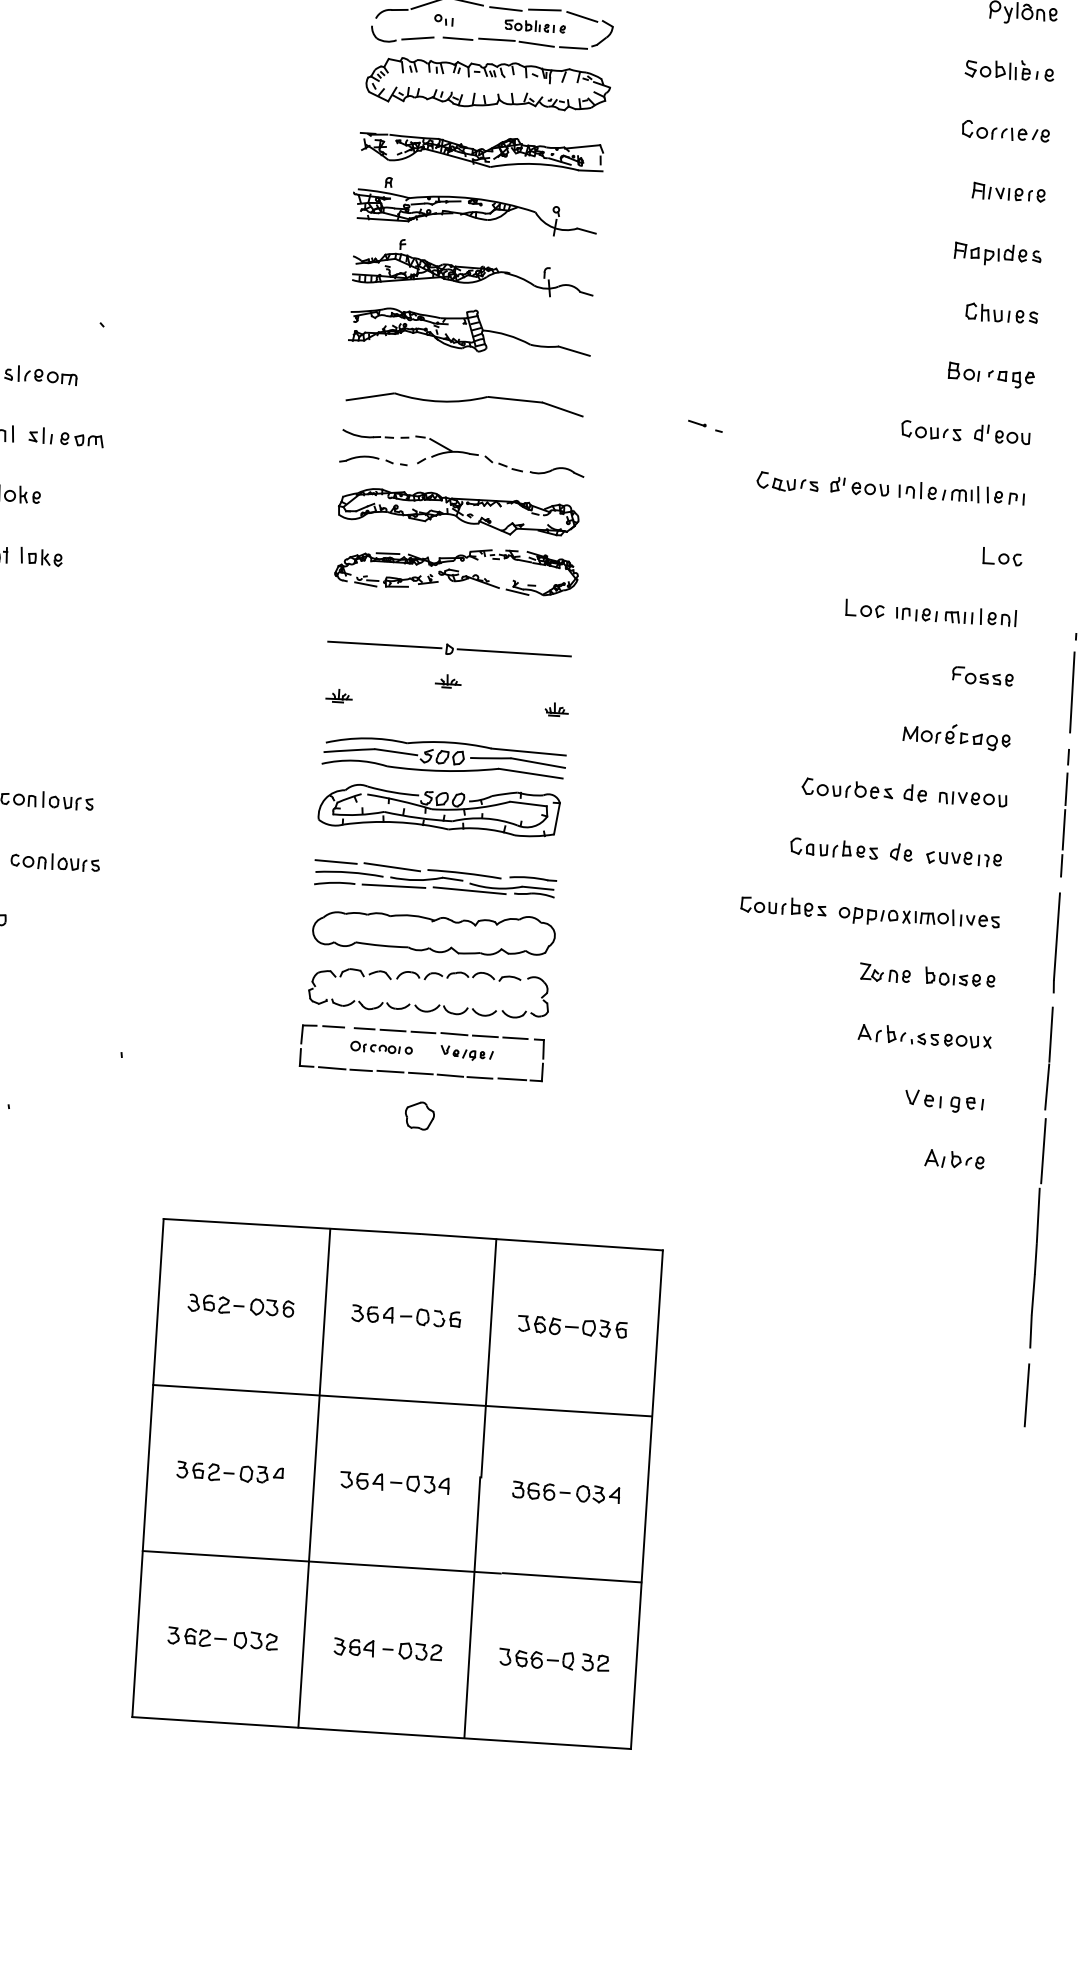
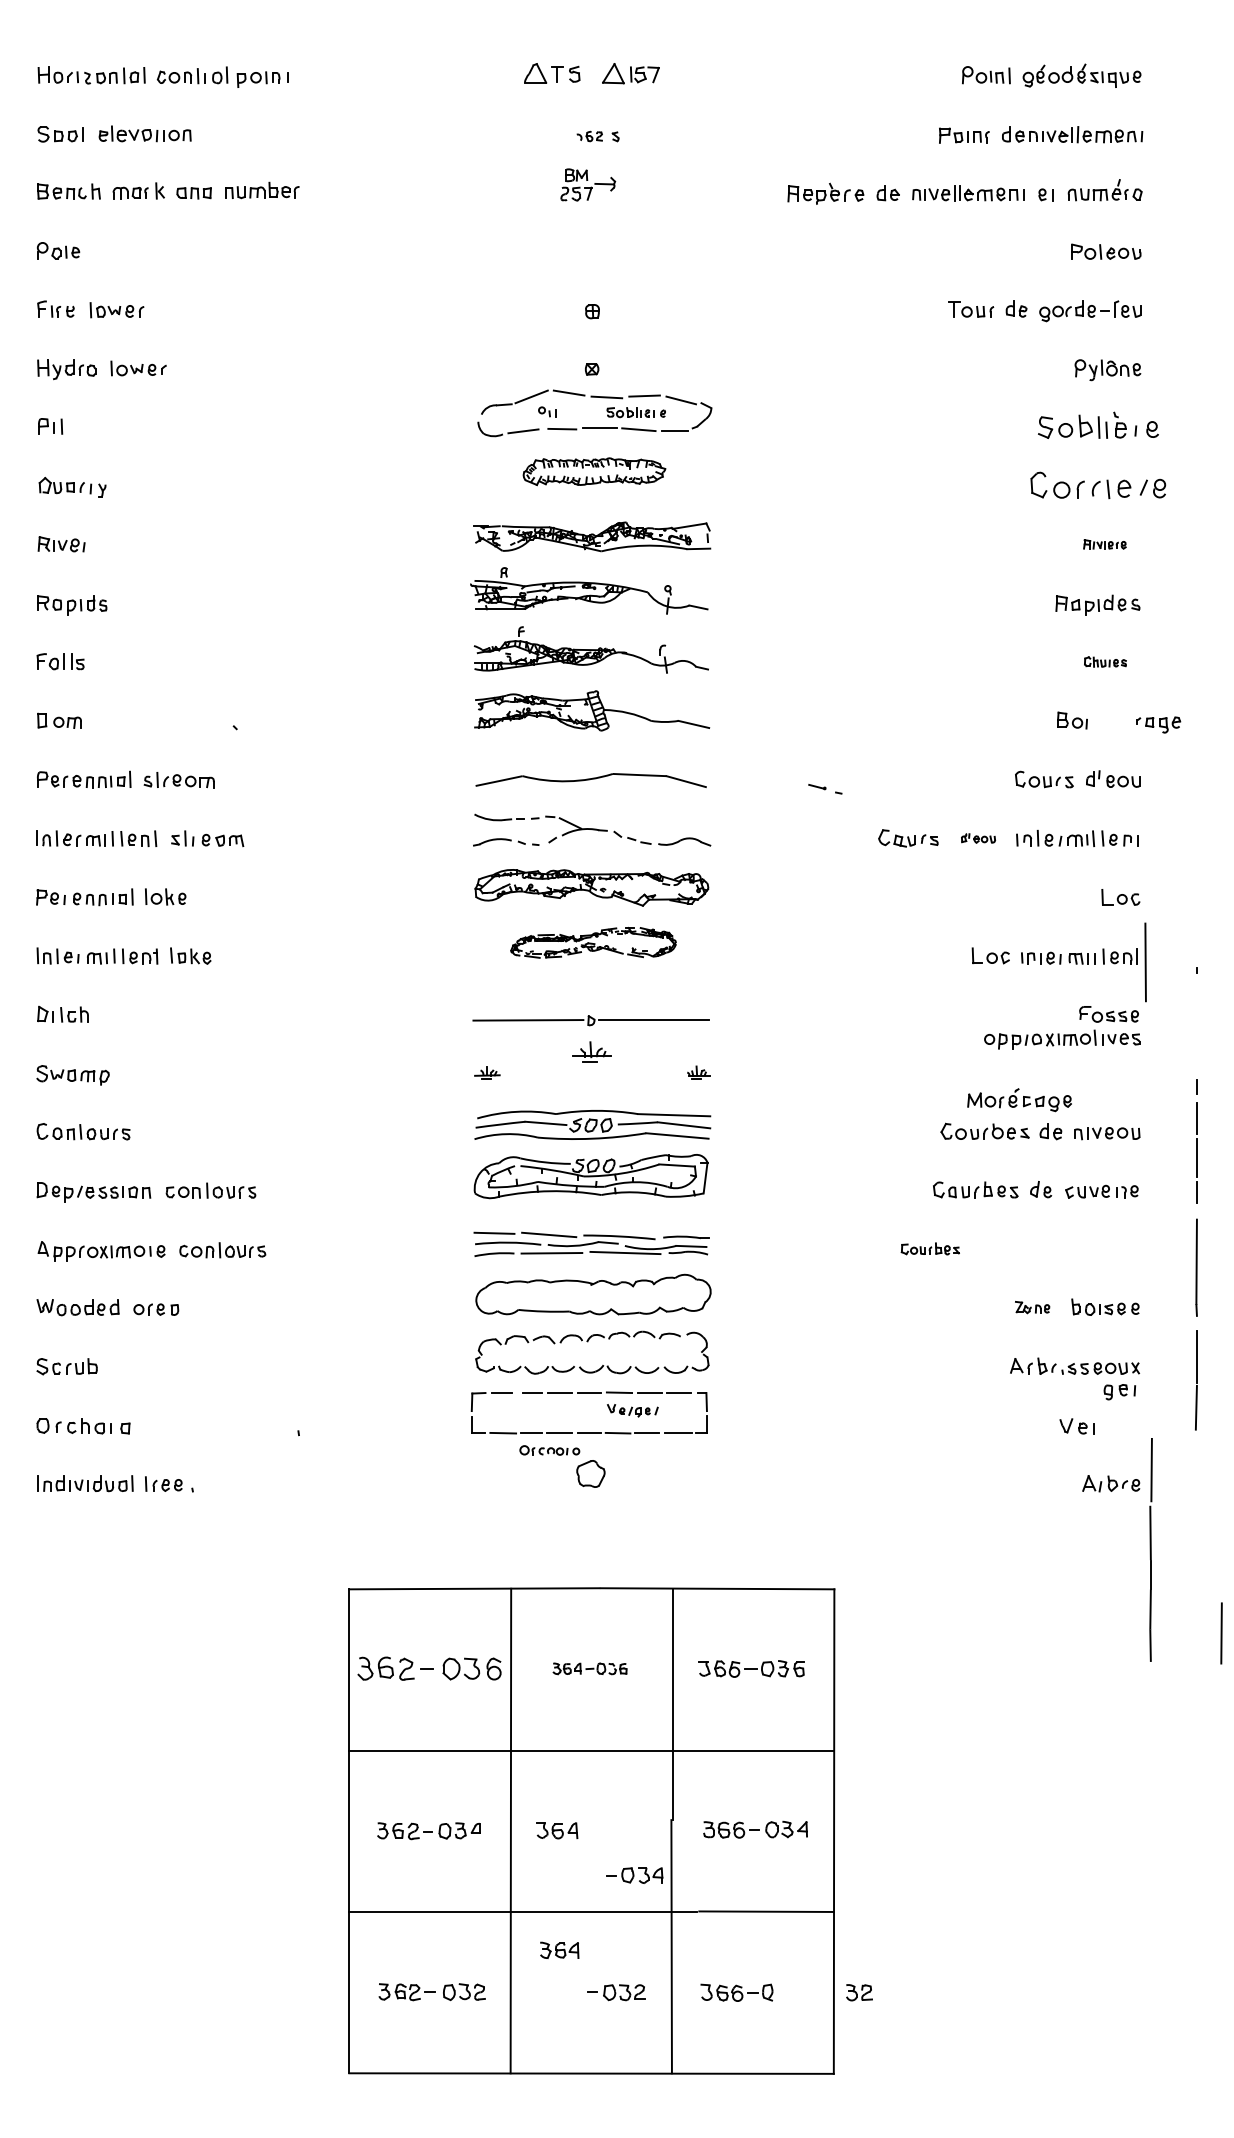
part: (1009, 69) -> (1097, 425), size x1.4
part: (488, 84) -> (594, 471), size x0.6
part: (1005, 131) -> (1097, 485), size x1.6
part: (1008, 192) -> (1104, 544), size x0.6
part: (1002, 313) -> (1105, 661), size x0.6
part: (1011, 378) -> (1158, 724), moved
part: (859, 486) -> (978, 838), size x0.6
part: (456, 569) -> (593, 942), size x0.7
part: (447, 681) -> (591, 1051), size x1.6
line: (1072, 692) -> (1145, 962), moved
part: (956, 736) -> (1019, 1100), moved
part: (783, 905) -> (930, 1248), size x0.7
part: (919, 917) -> (1062, 1039), moved
part: (885, 973) -> (1032, 1307), size x0.7
part: (381, 1047) -> (549, 1450), moved
part: (966, 1105) -> (1119, 1392), moved
line: (1037, 1232) -> (1150, 1549), moved
part: (241, 1305) -> (429, 1668), size x1.4
part: (405, 1316) -> (589, 1668), size x0.7
line: (1026, 1395) -> (1221, 1633), moved
part: (419, 1484) -> (634, 1875), moved
part: (353, 1646) -> (559, 1949), moved
part: (595, 1662) -> (859, 1992), moved

